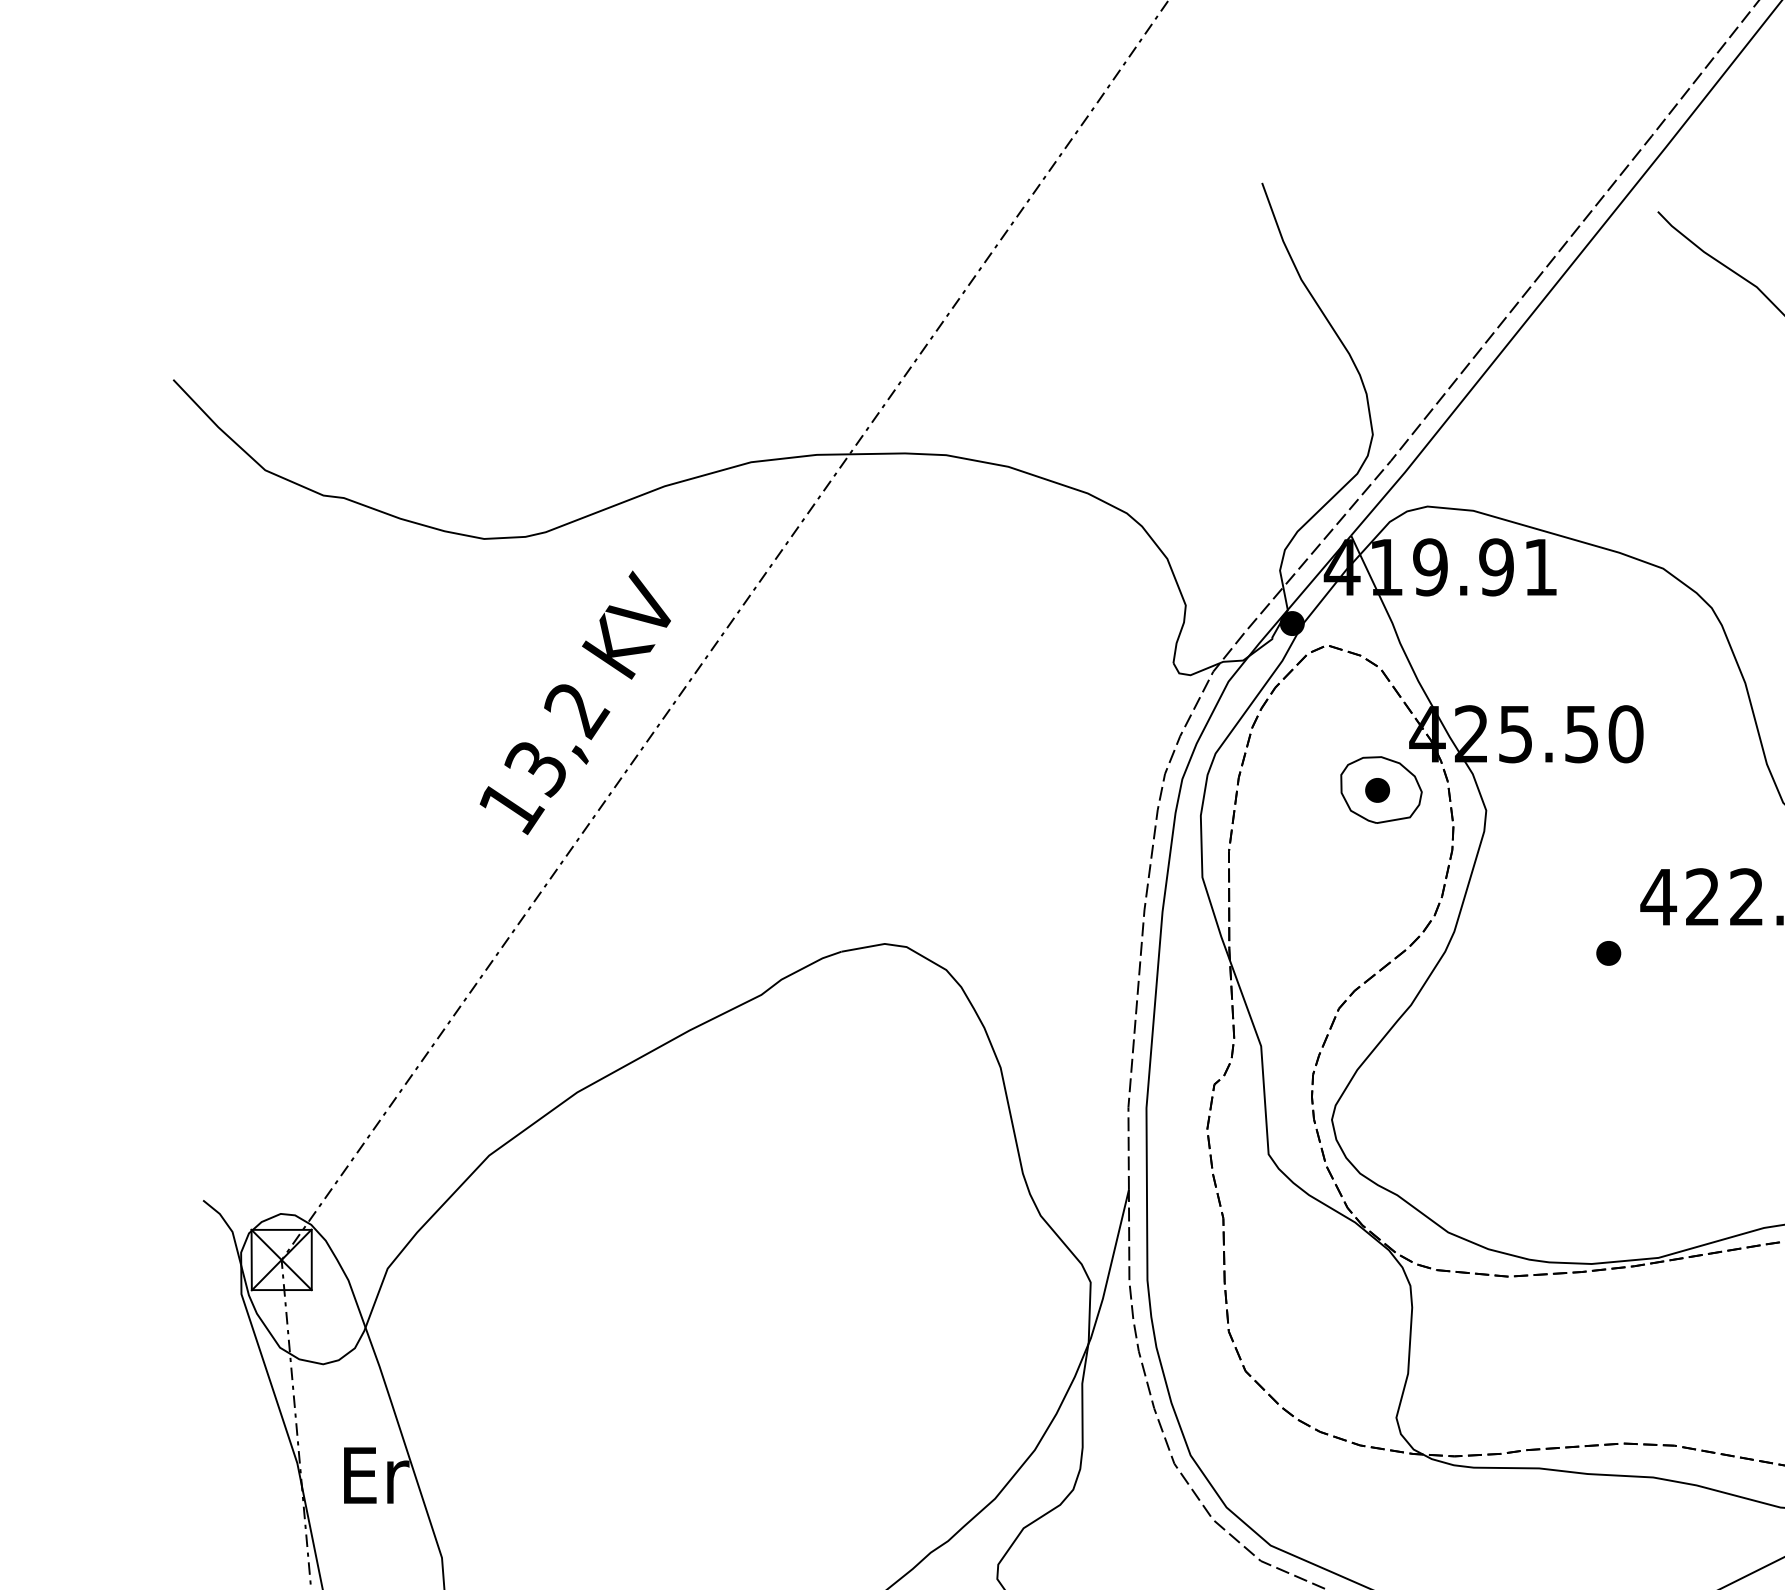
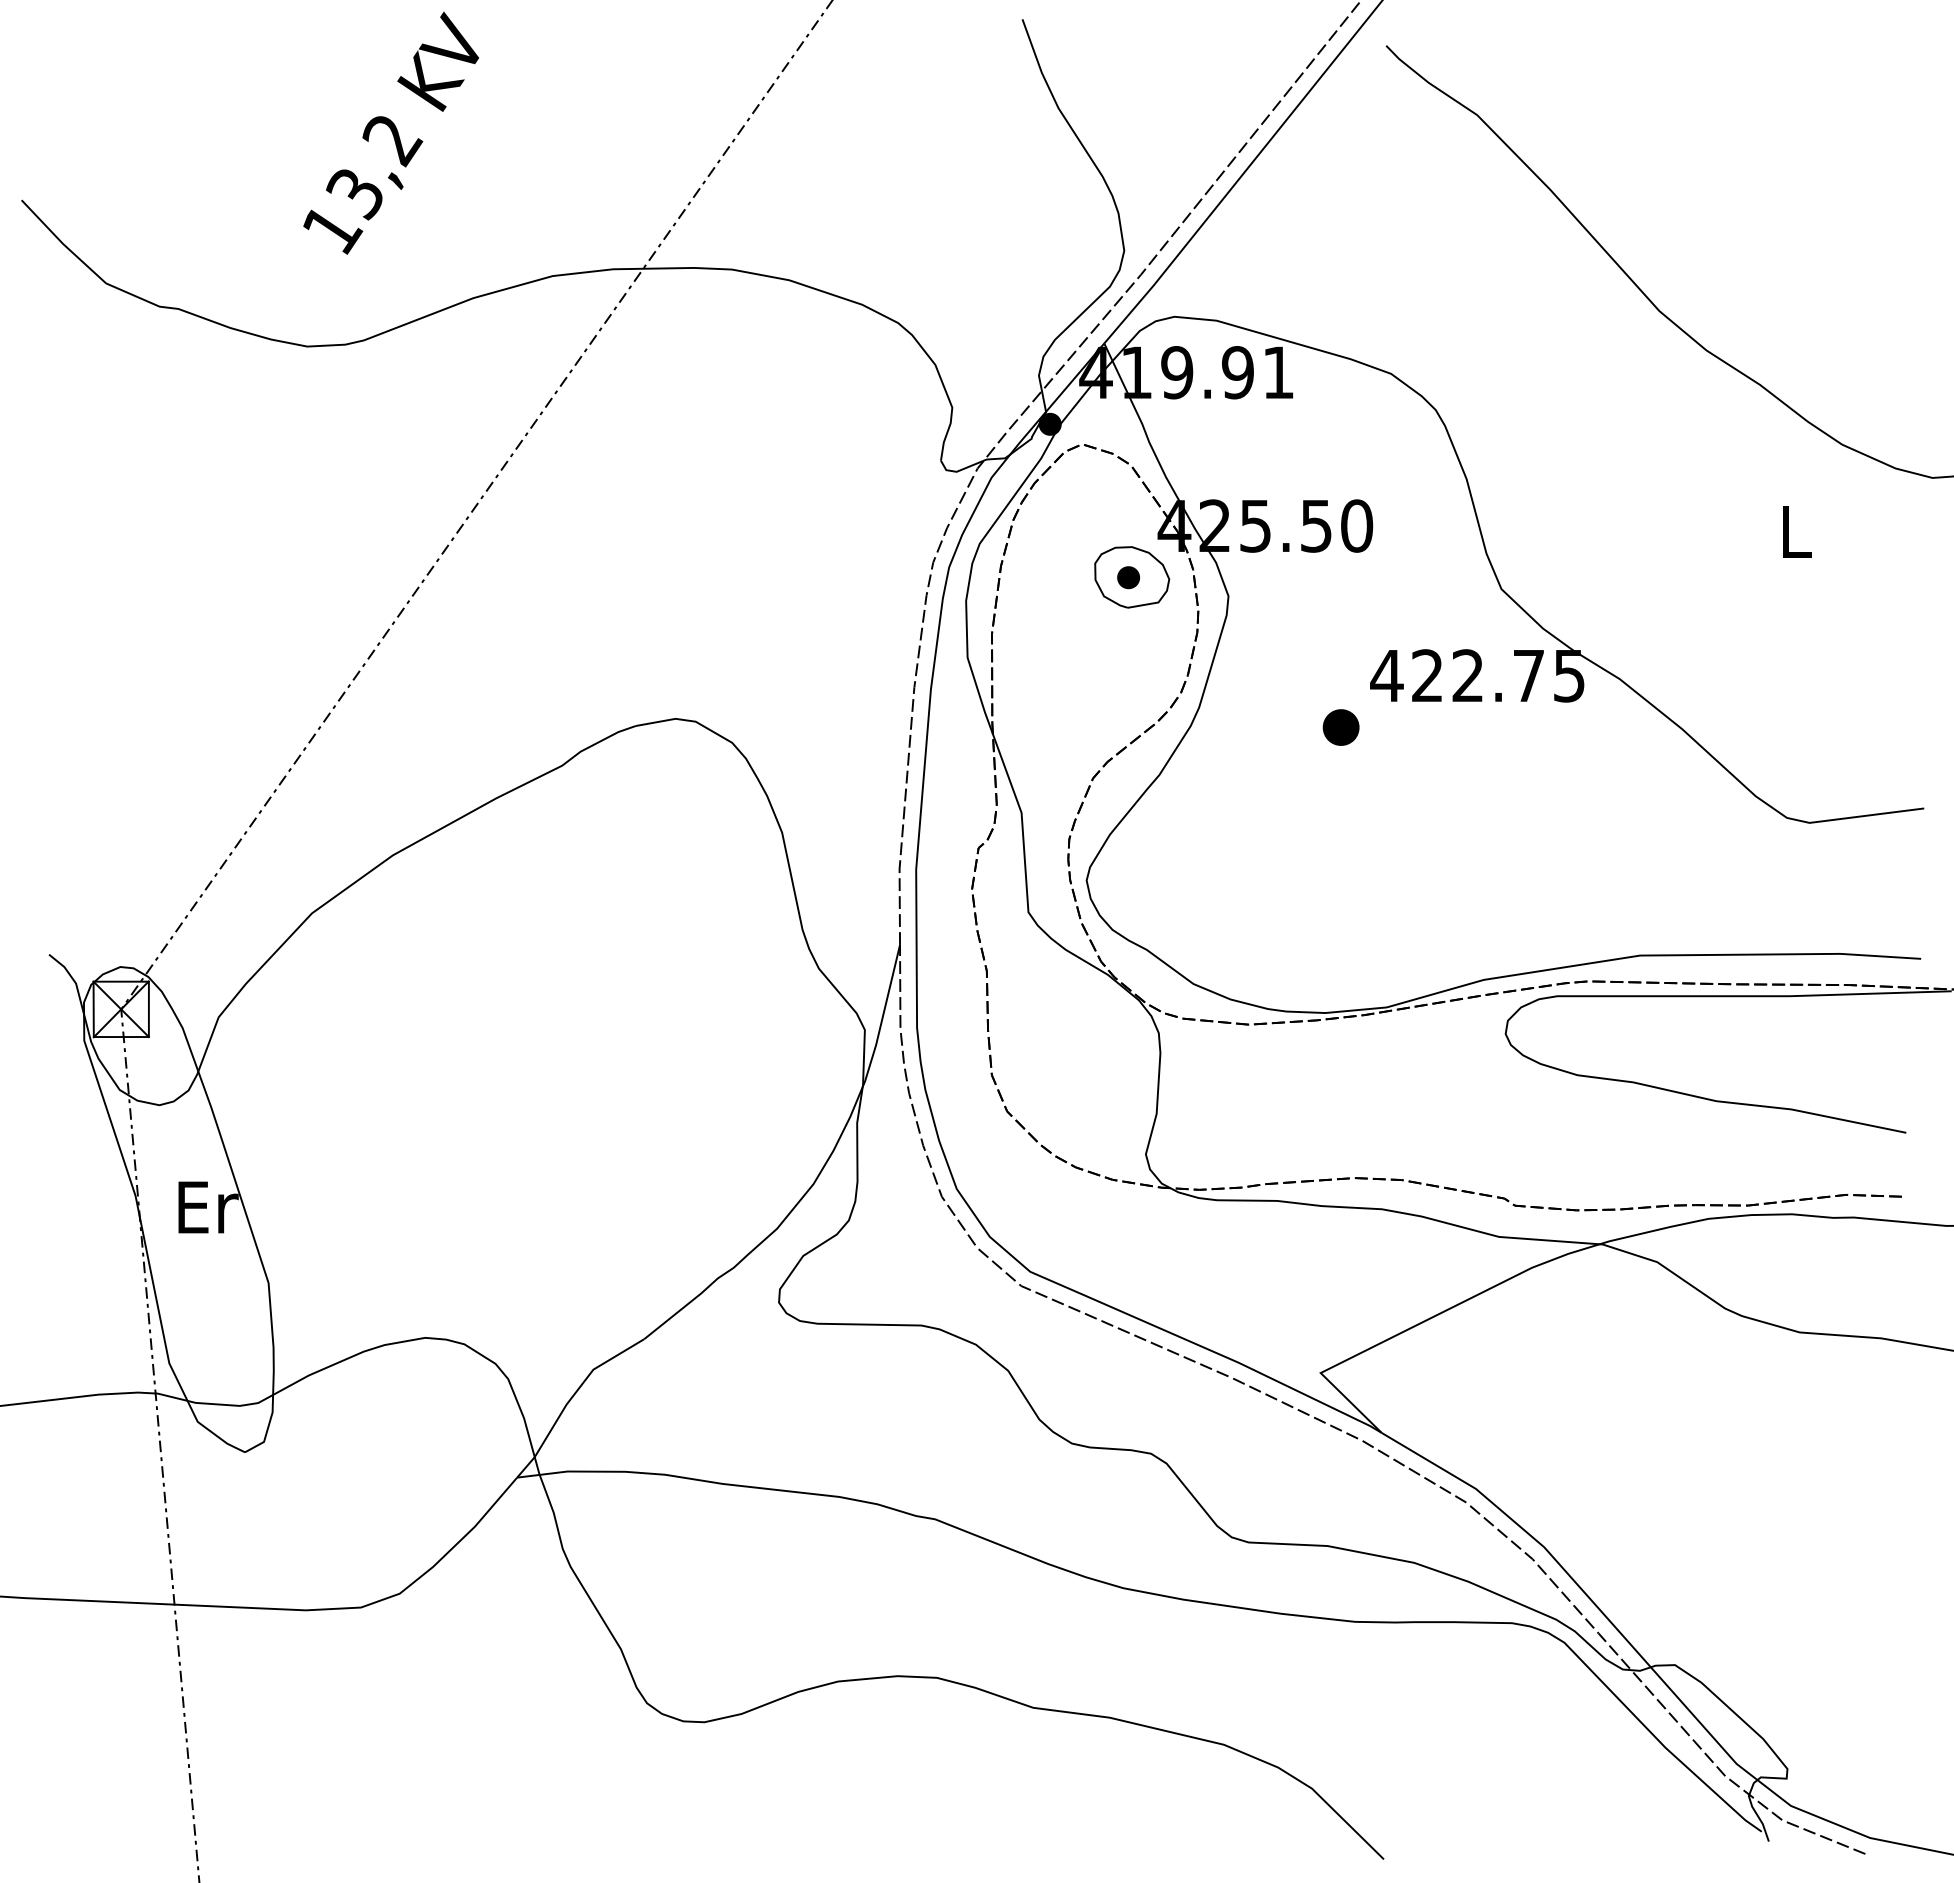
text: (574, 702) -> (390, 132), moved
part: (1608, 953) -> (1340, 727), size x1.6

